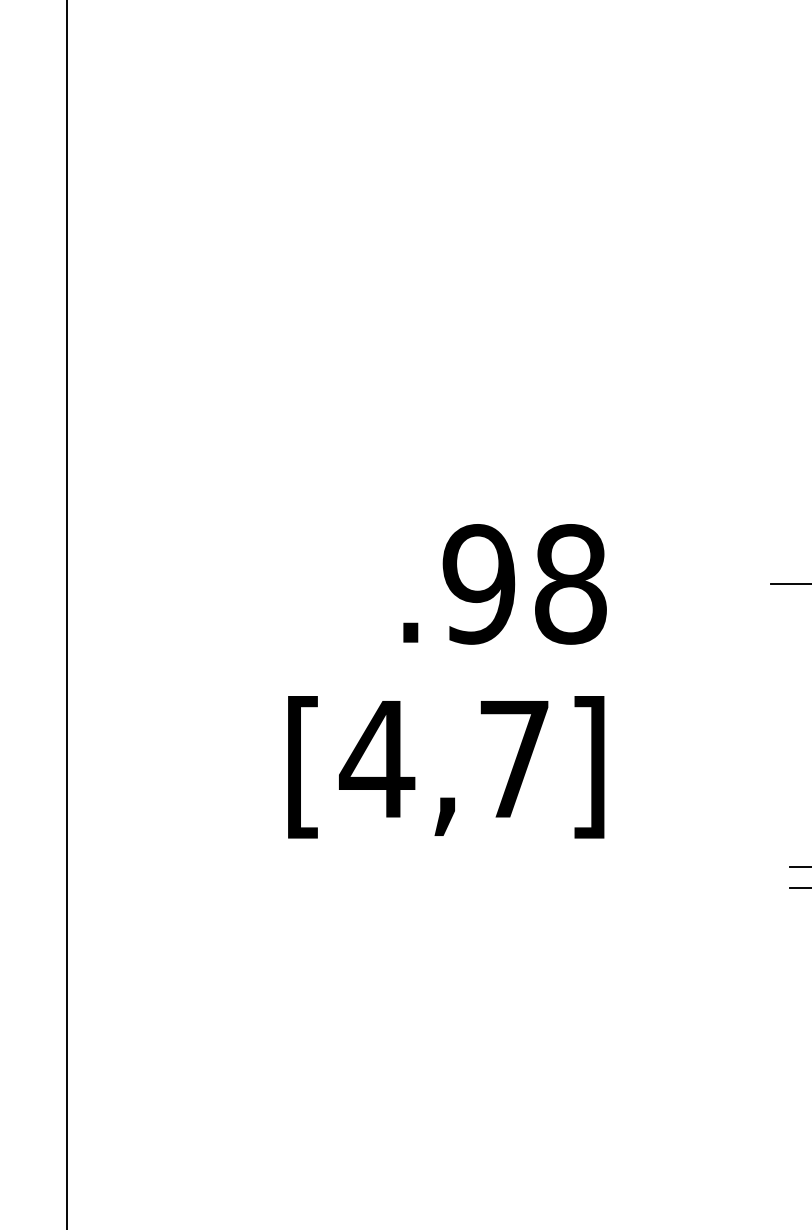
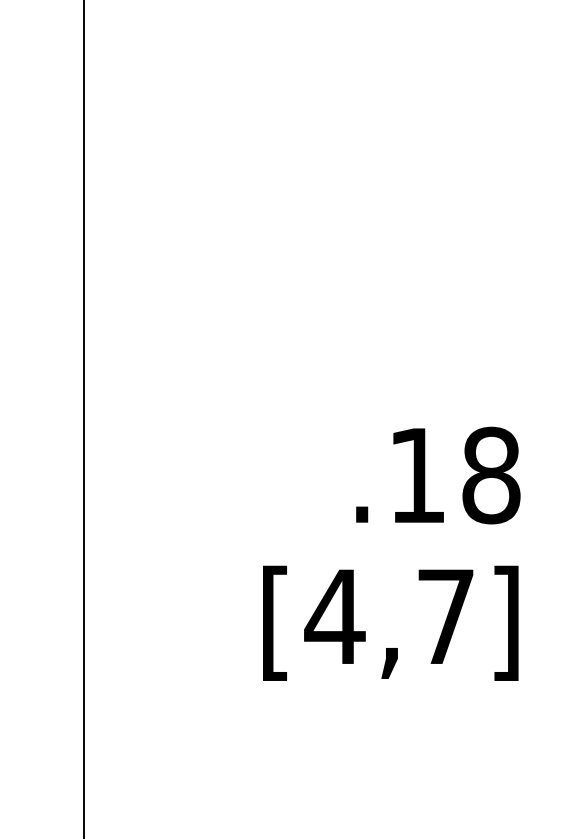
text: (478, 584) -> (416, 475), .98 -> .18

